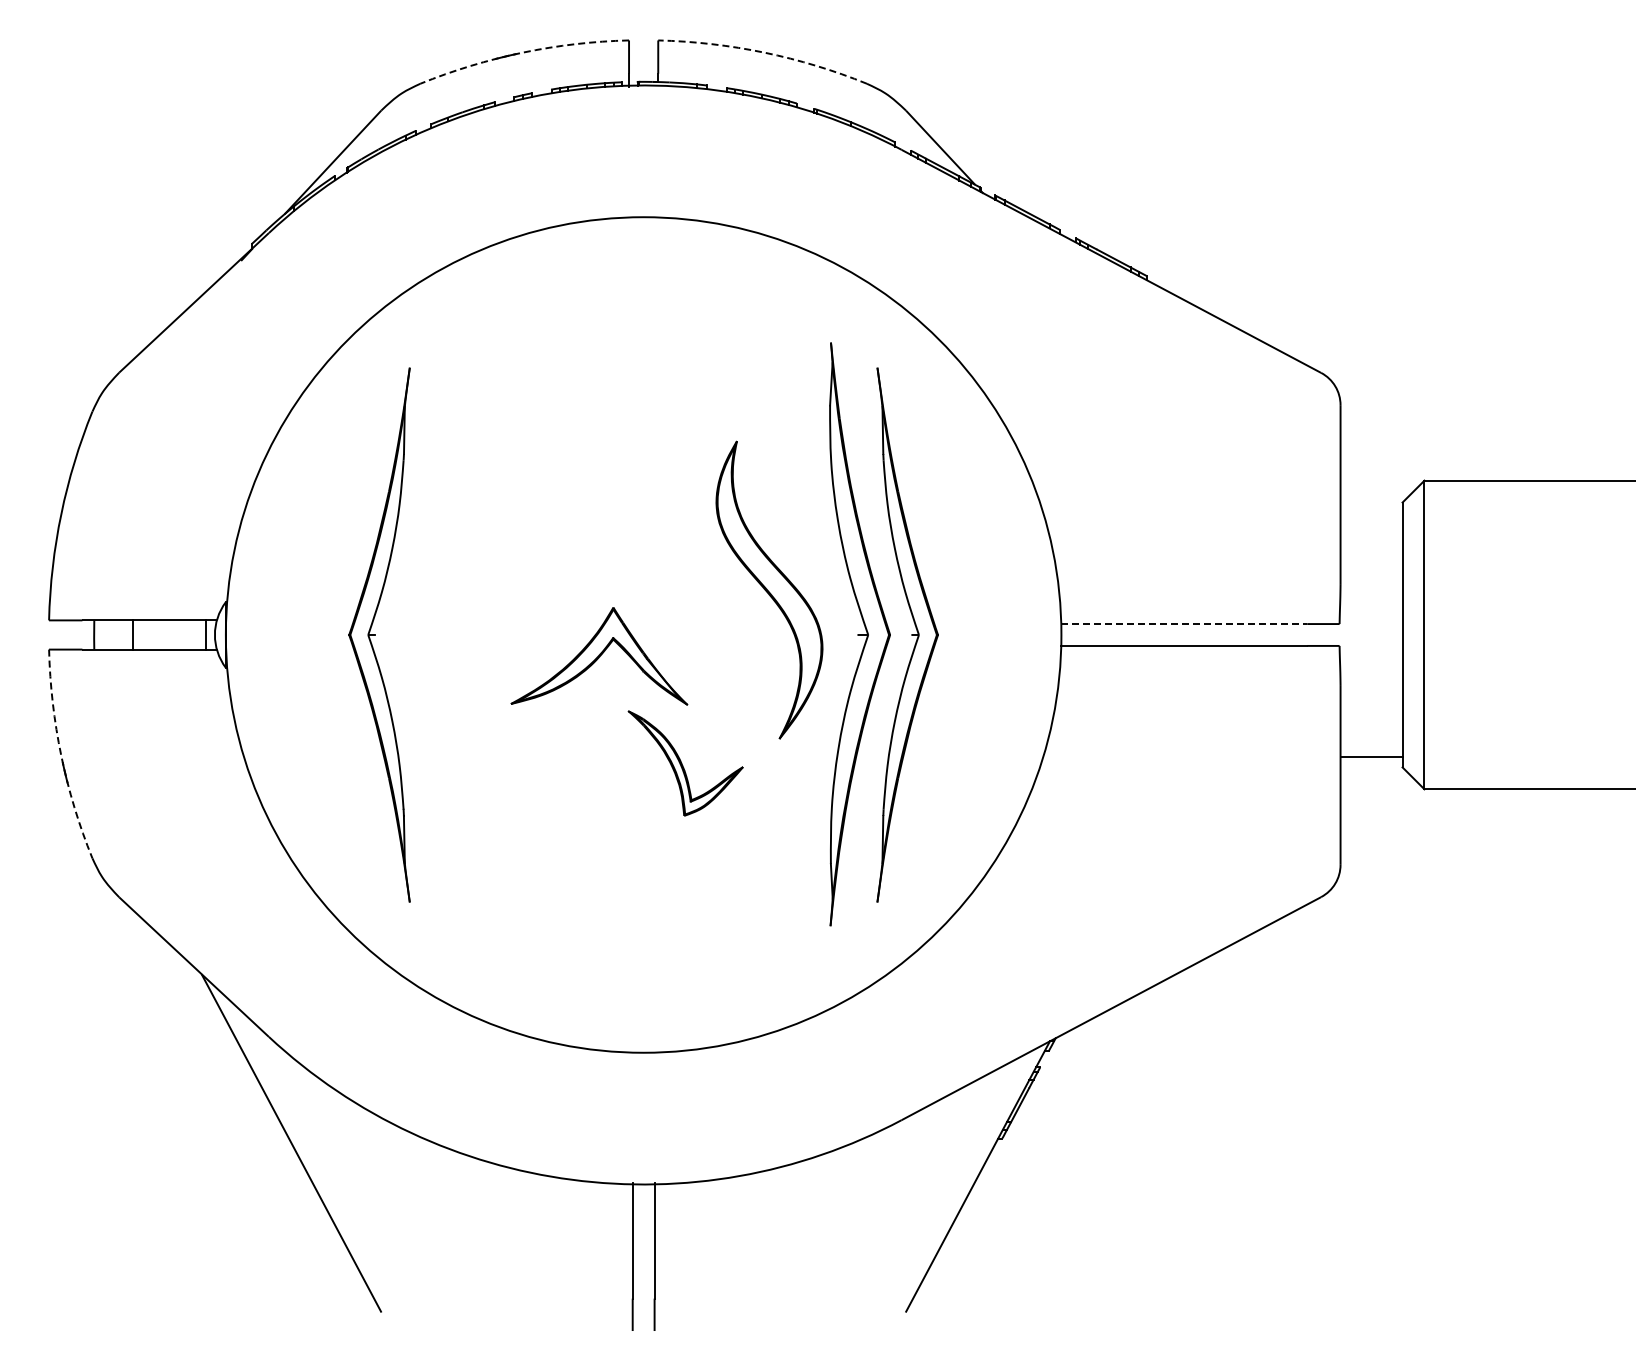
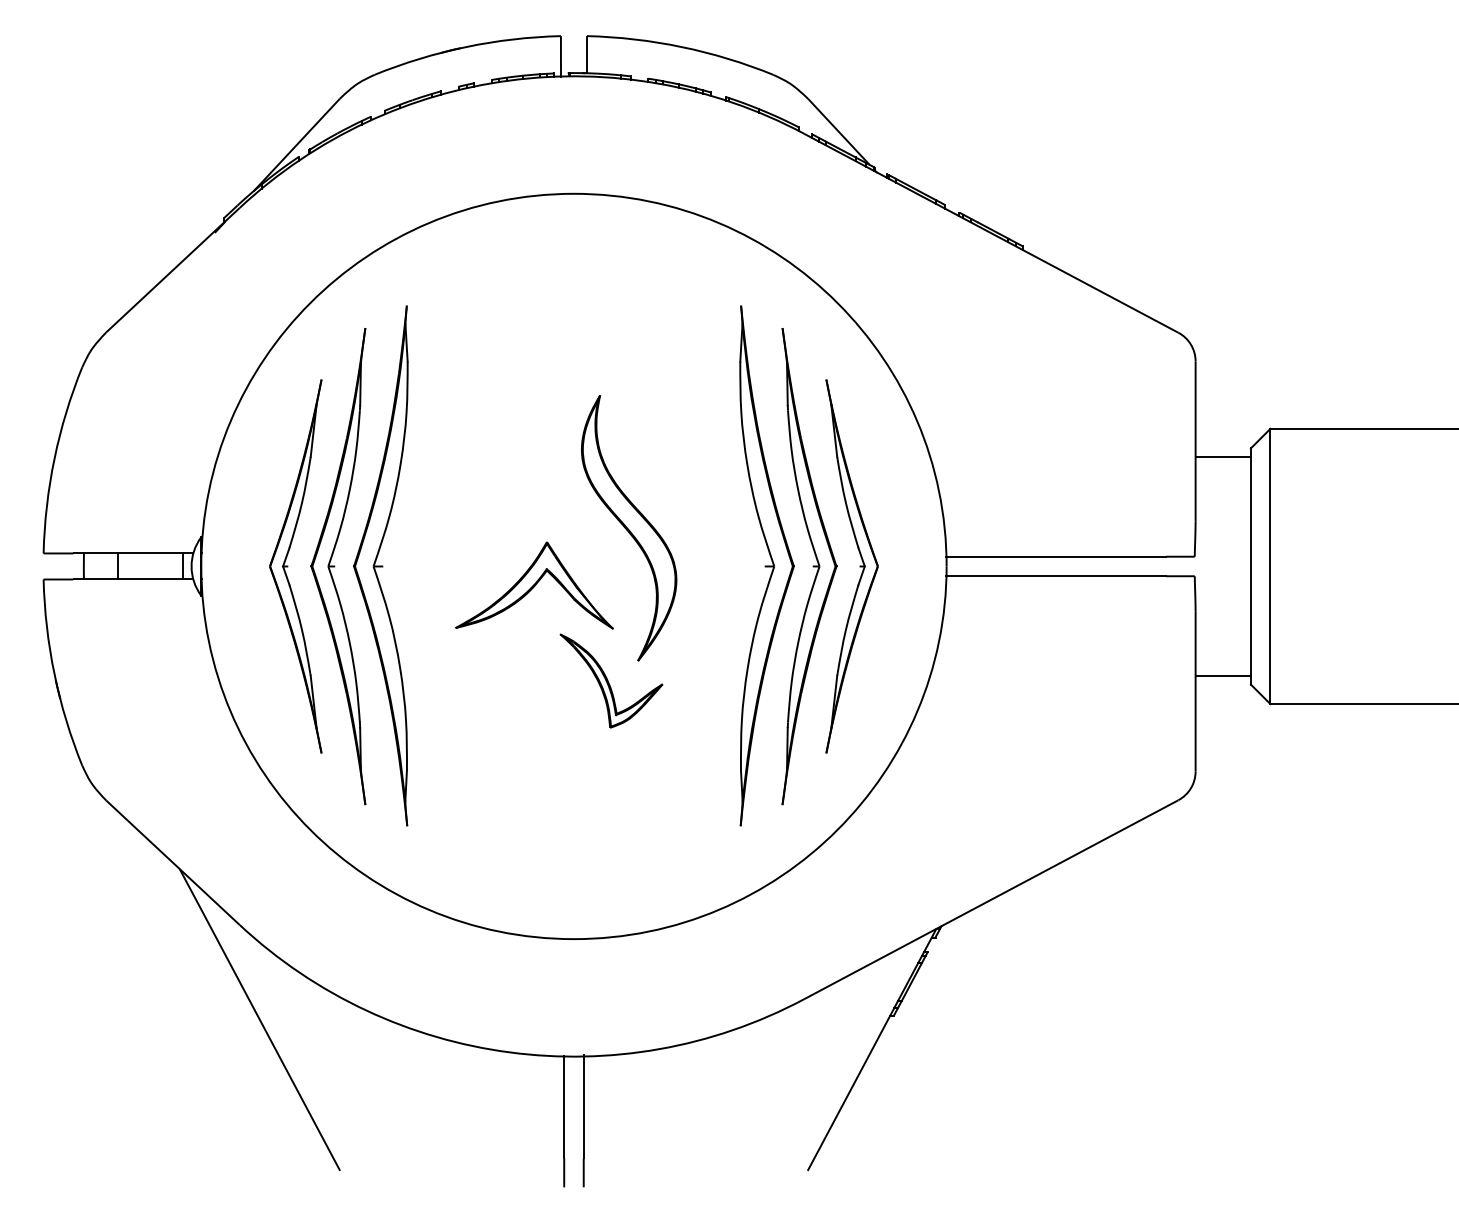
arc: (522, 52) -> (465, 46), dashed -> solid
arc: (764, 52) -> (681, 46), dashed -> solid
line: (1371, 512) -> (1223, 457), added
part: (769, 589) -> (629, 527), moved
line: (1184, 624) -> (1056, 557), dashed -> solid
part: (323, 634) -> (288, 566), added
part: (427, 634) -> (381, 566), added
part: (963, 634) -> (859, 566), added
arc: (61, 755) -> (54, 673), dashed -> solid

